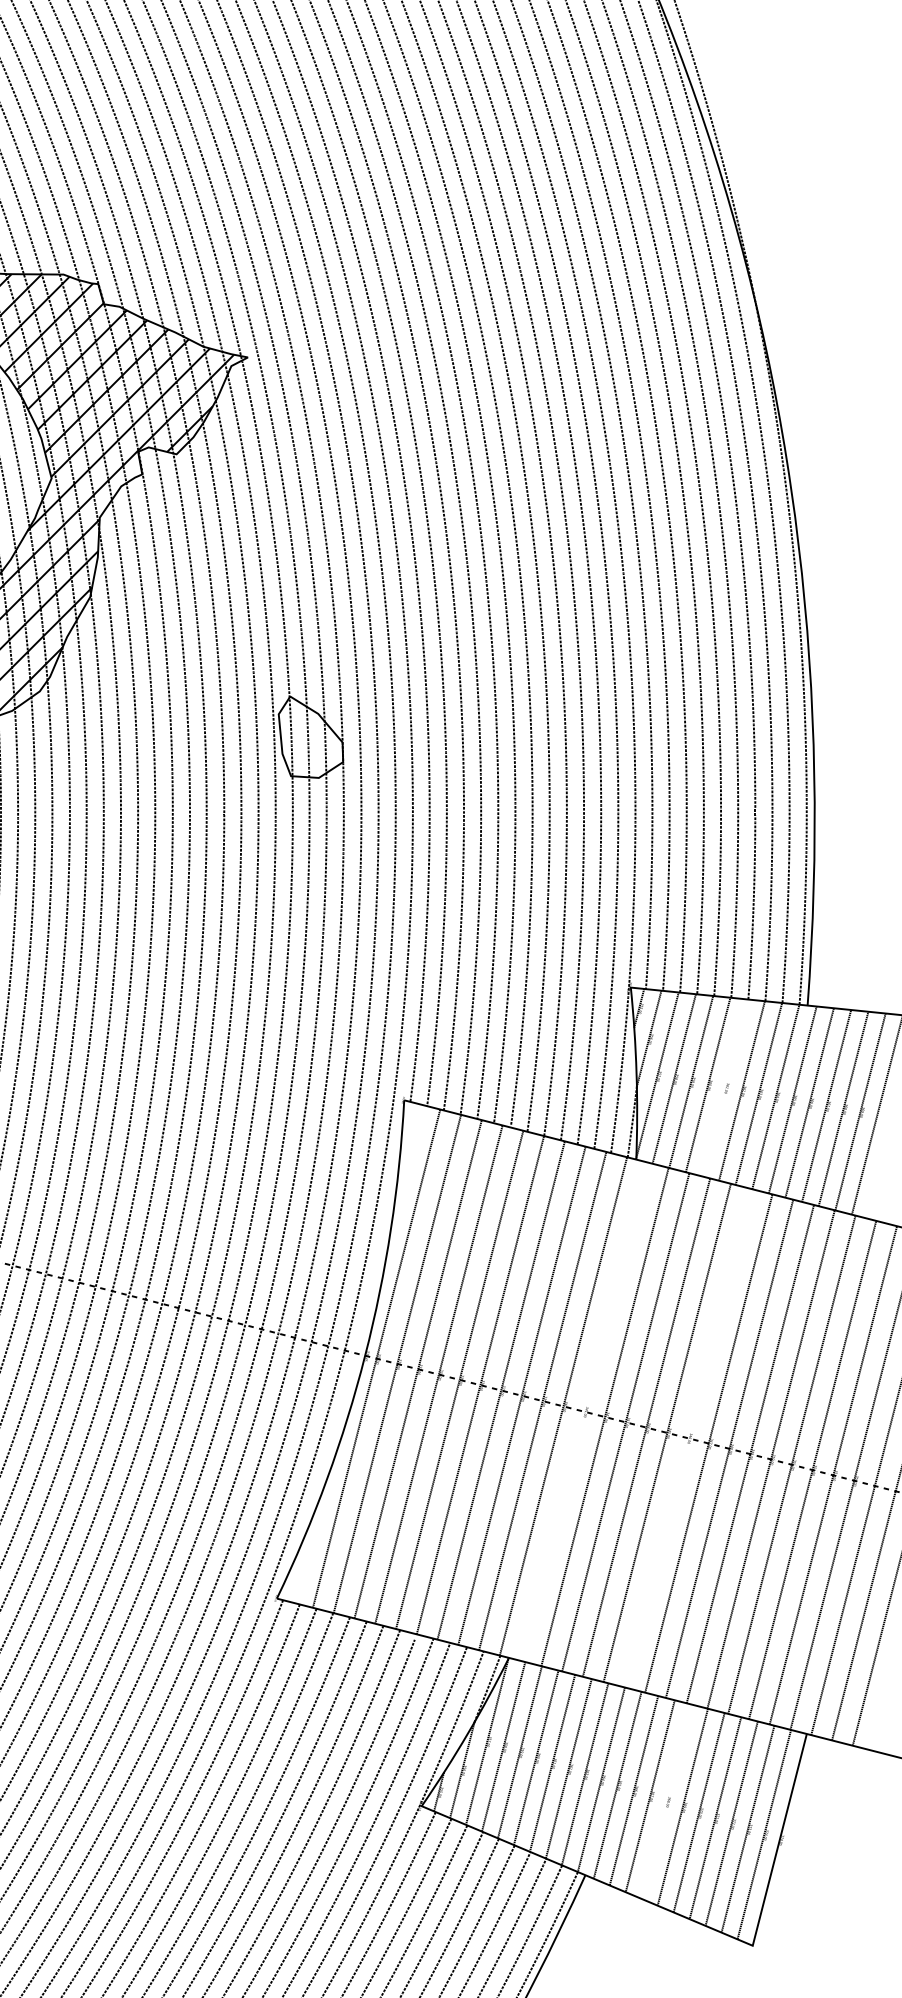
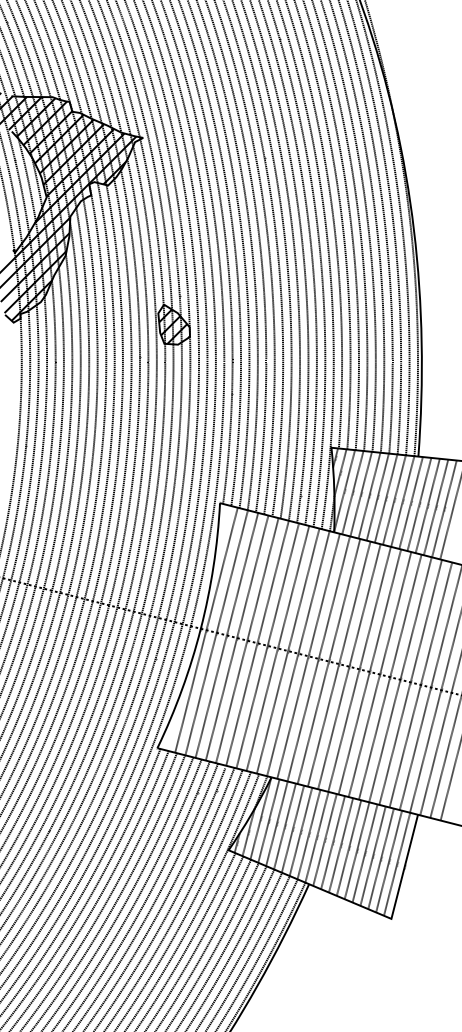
hatch: (311, 740) -> (174, 326), added
line: (724, 1086) -> (377, 496), added
line: (584, 1410) -> (308, 655), added
line: (687, 1436) -> (359, 668), added
line: (665, 1800) -> (348, 847), added

